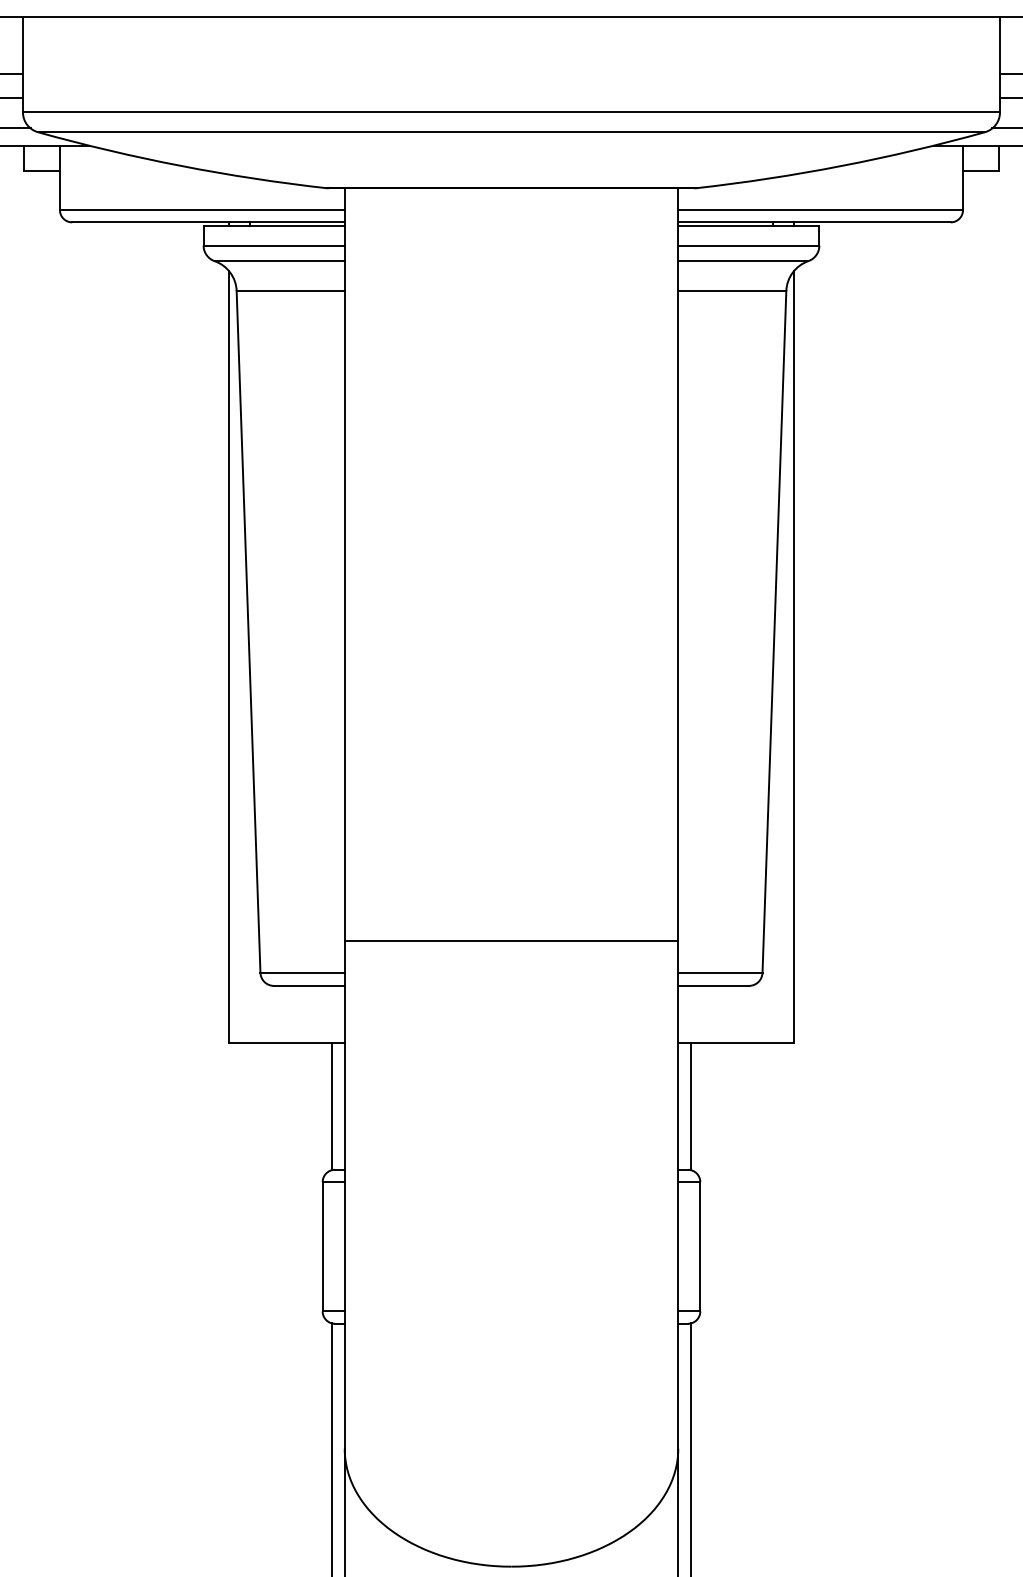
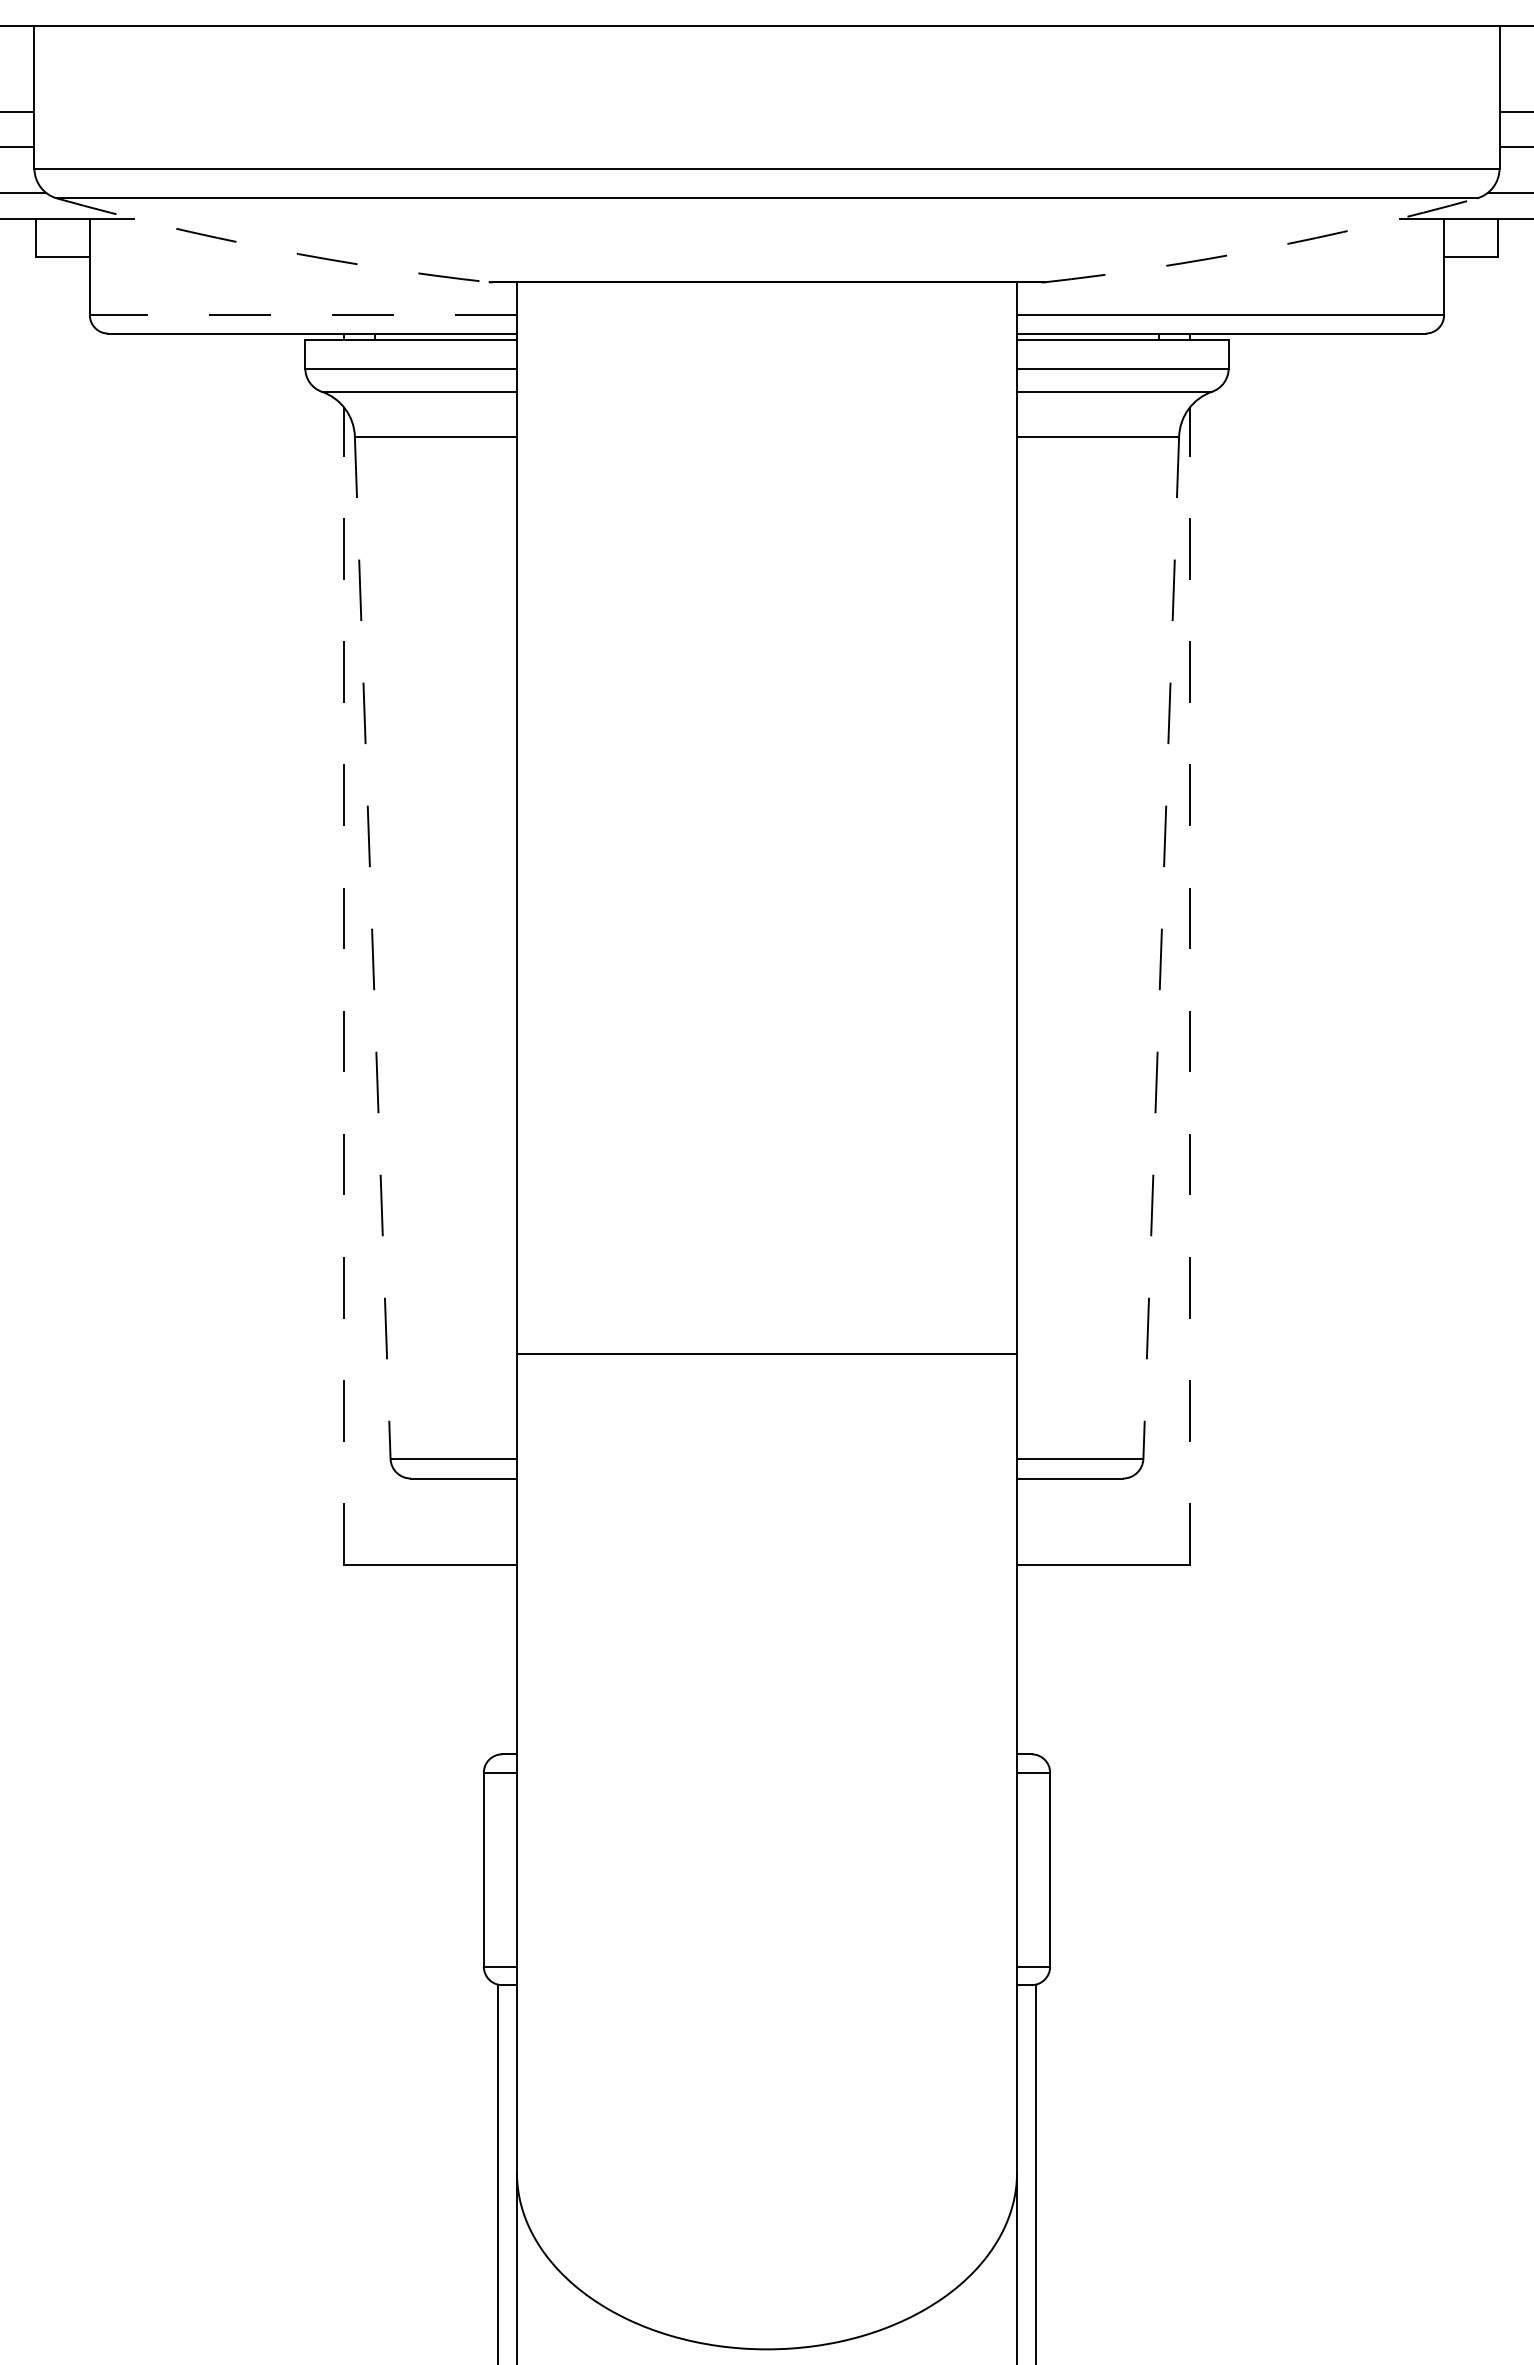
arc: (181, 165) -> (272, 248), solid -> dashed
arc: (841, 165) -> (1261, 248), solid -> dashed
line: (201, 210) -> (302, 315), solid -> dashed
line: (248, 632) -> (372, 948), solid -> dashed
line: (774, 632) -> (1161, 948), solid -> dashed
line: (229, 657) -> (344, 986), solid -> dashed
line: (793, 657) -> (1189, 986), solid -> dashed
line: (511, 940) -> (767, 1353), moved
line: (331, 1106) -> (497, 1659), removed
line: (691, 1106) -> (1036, 1659), removed

